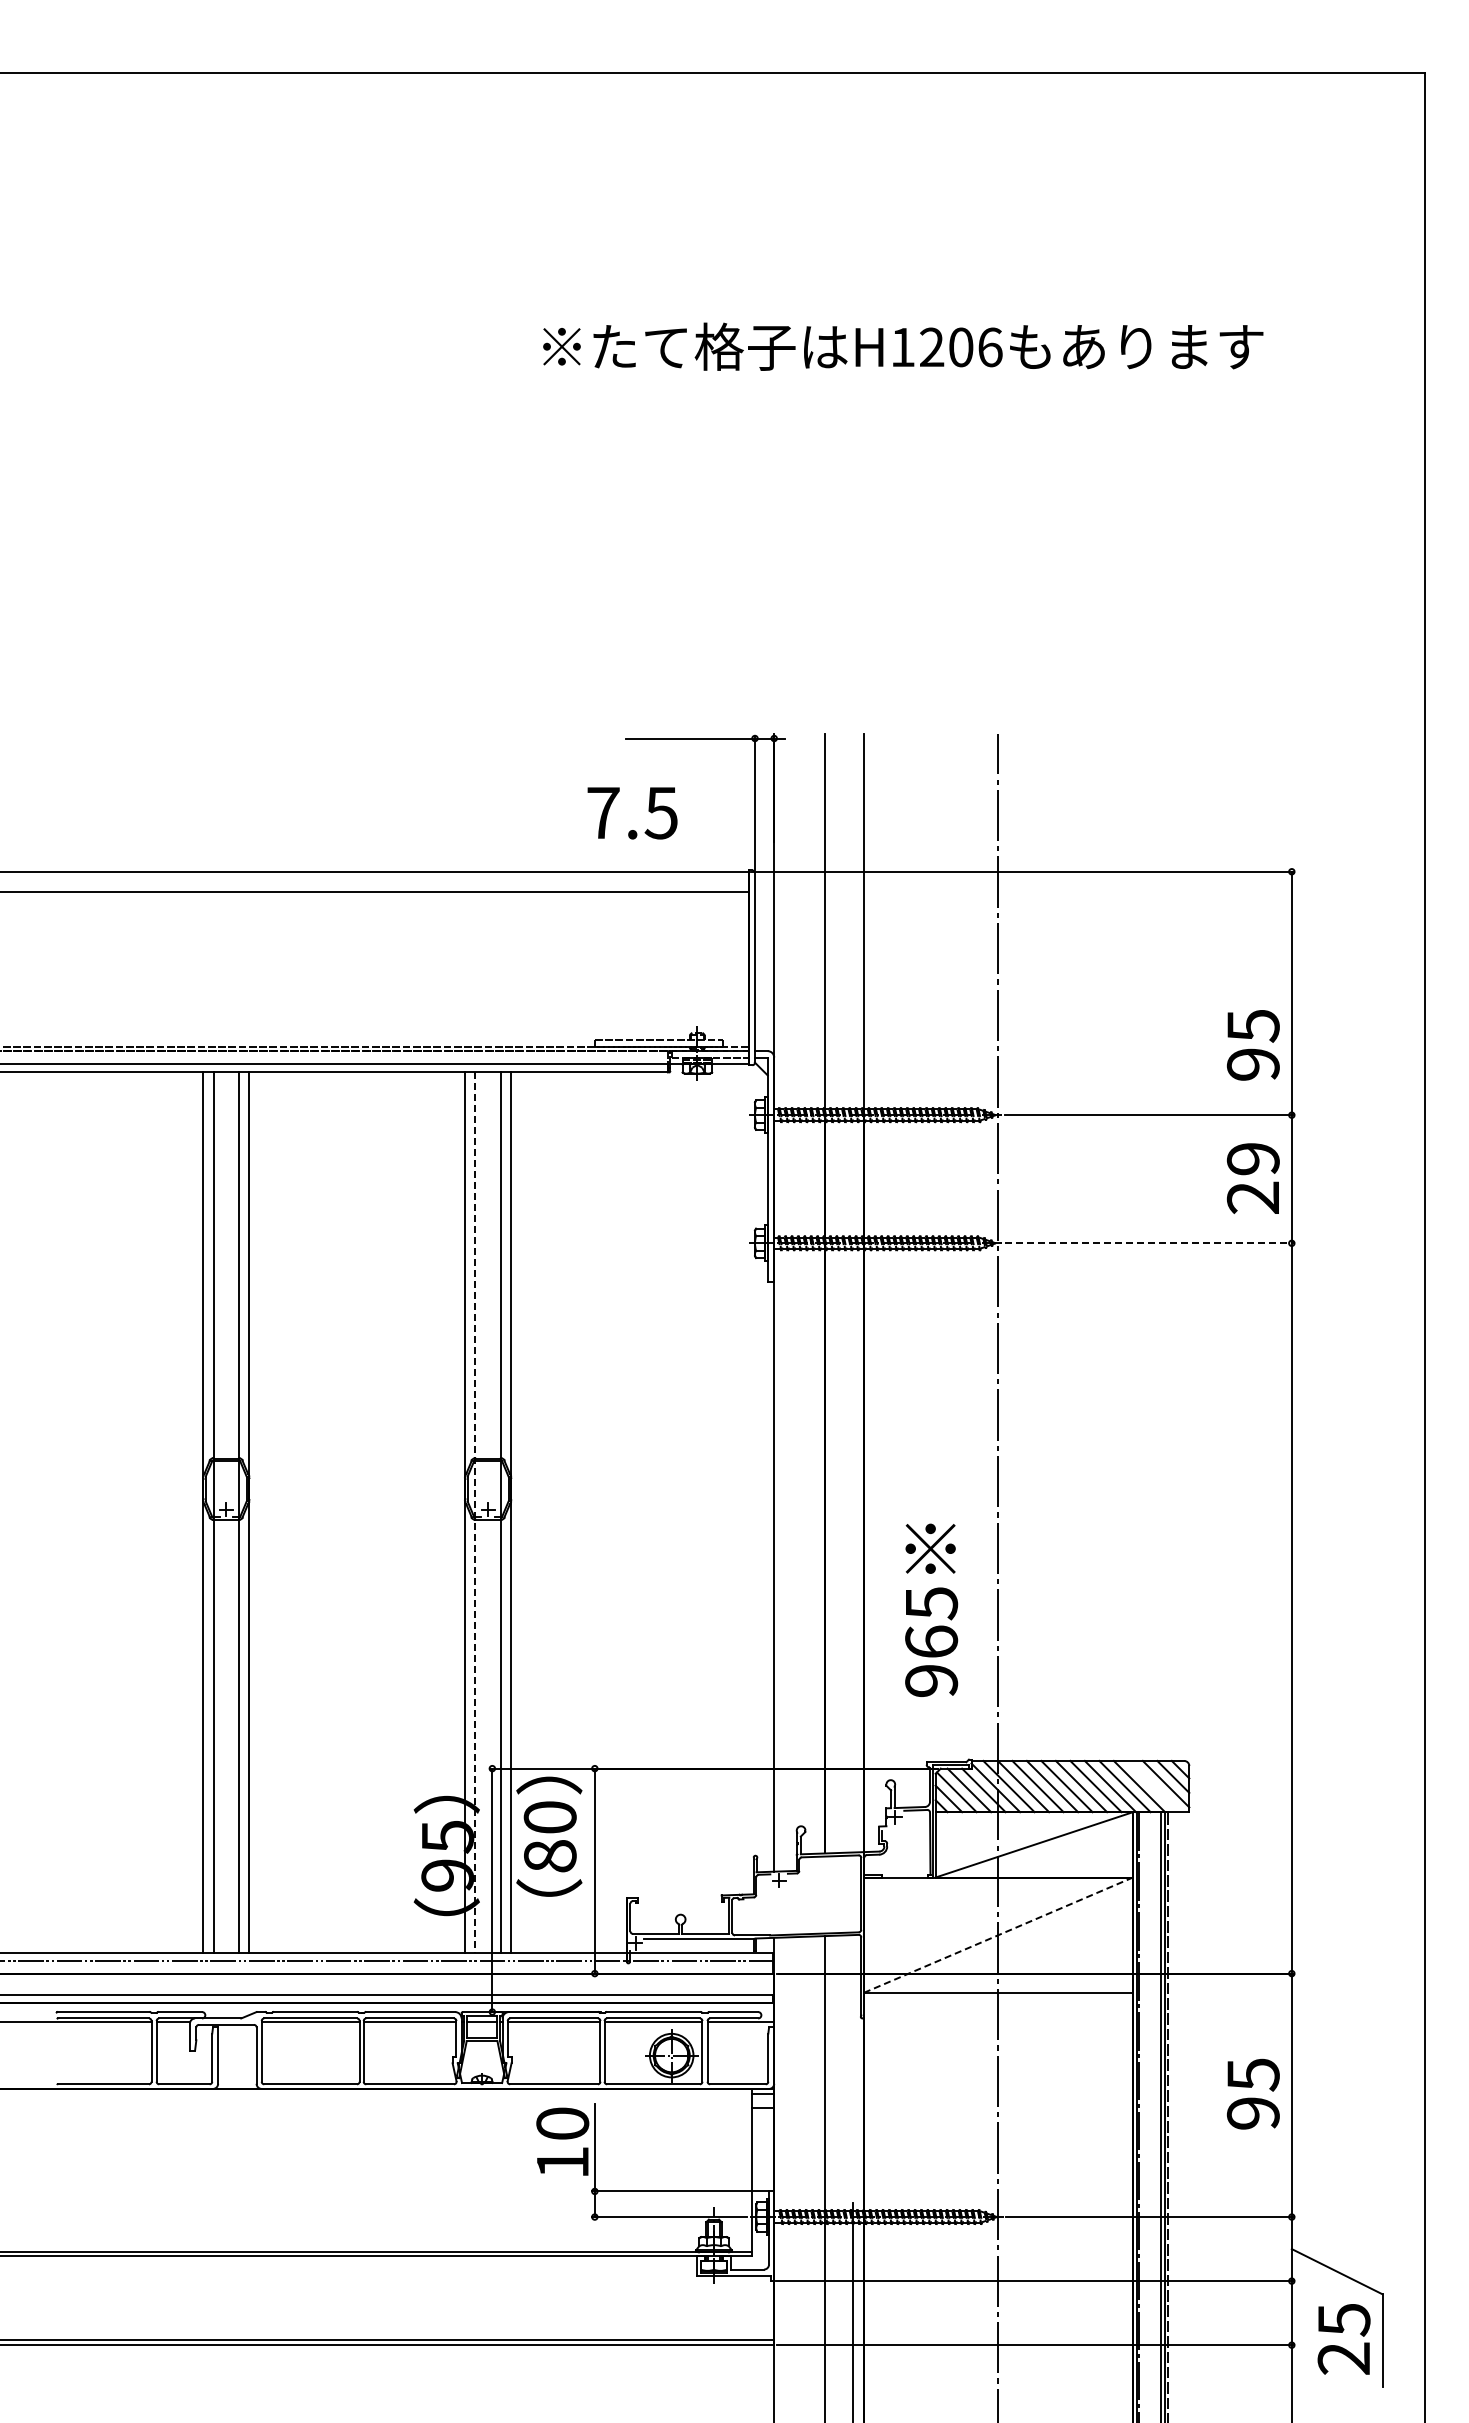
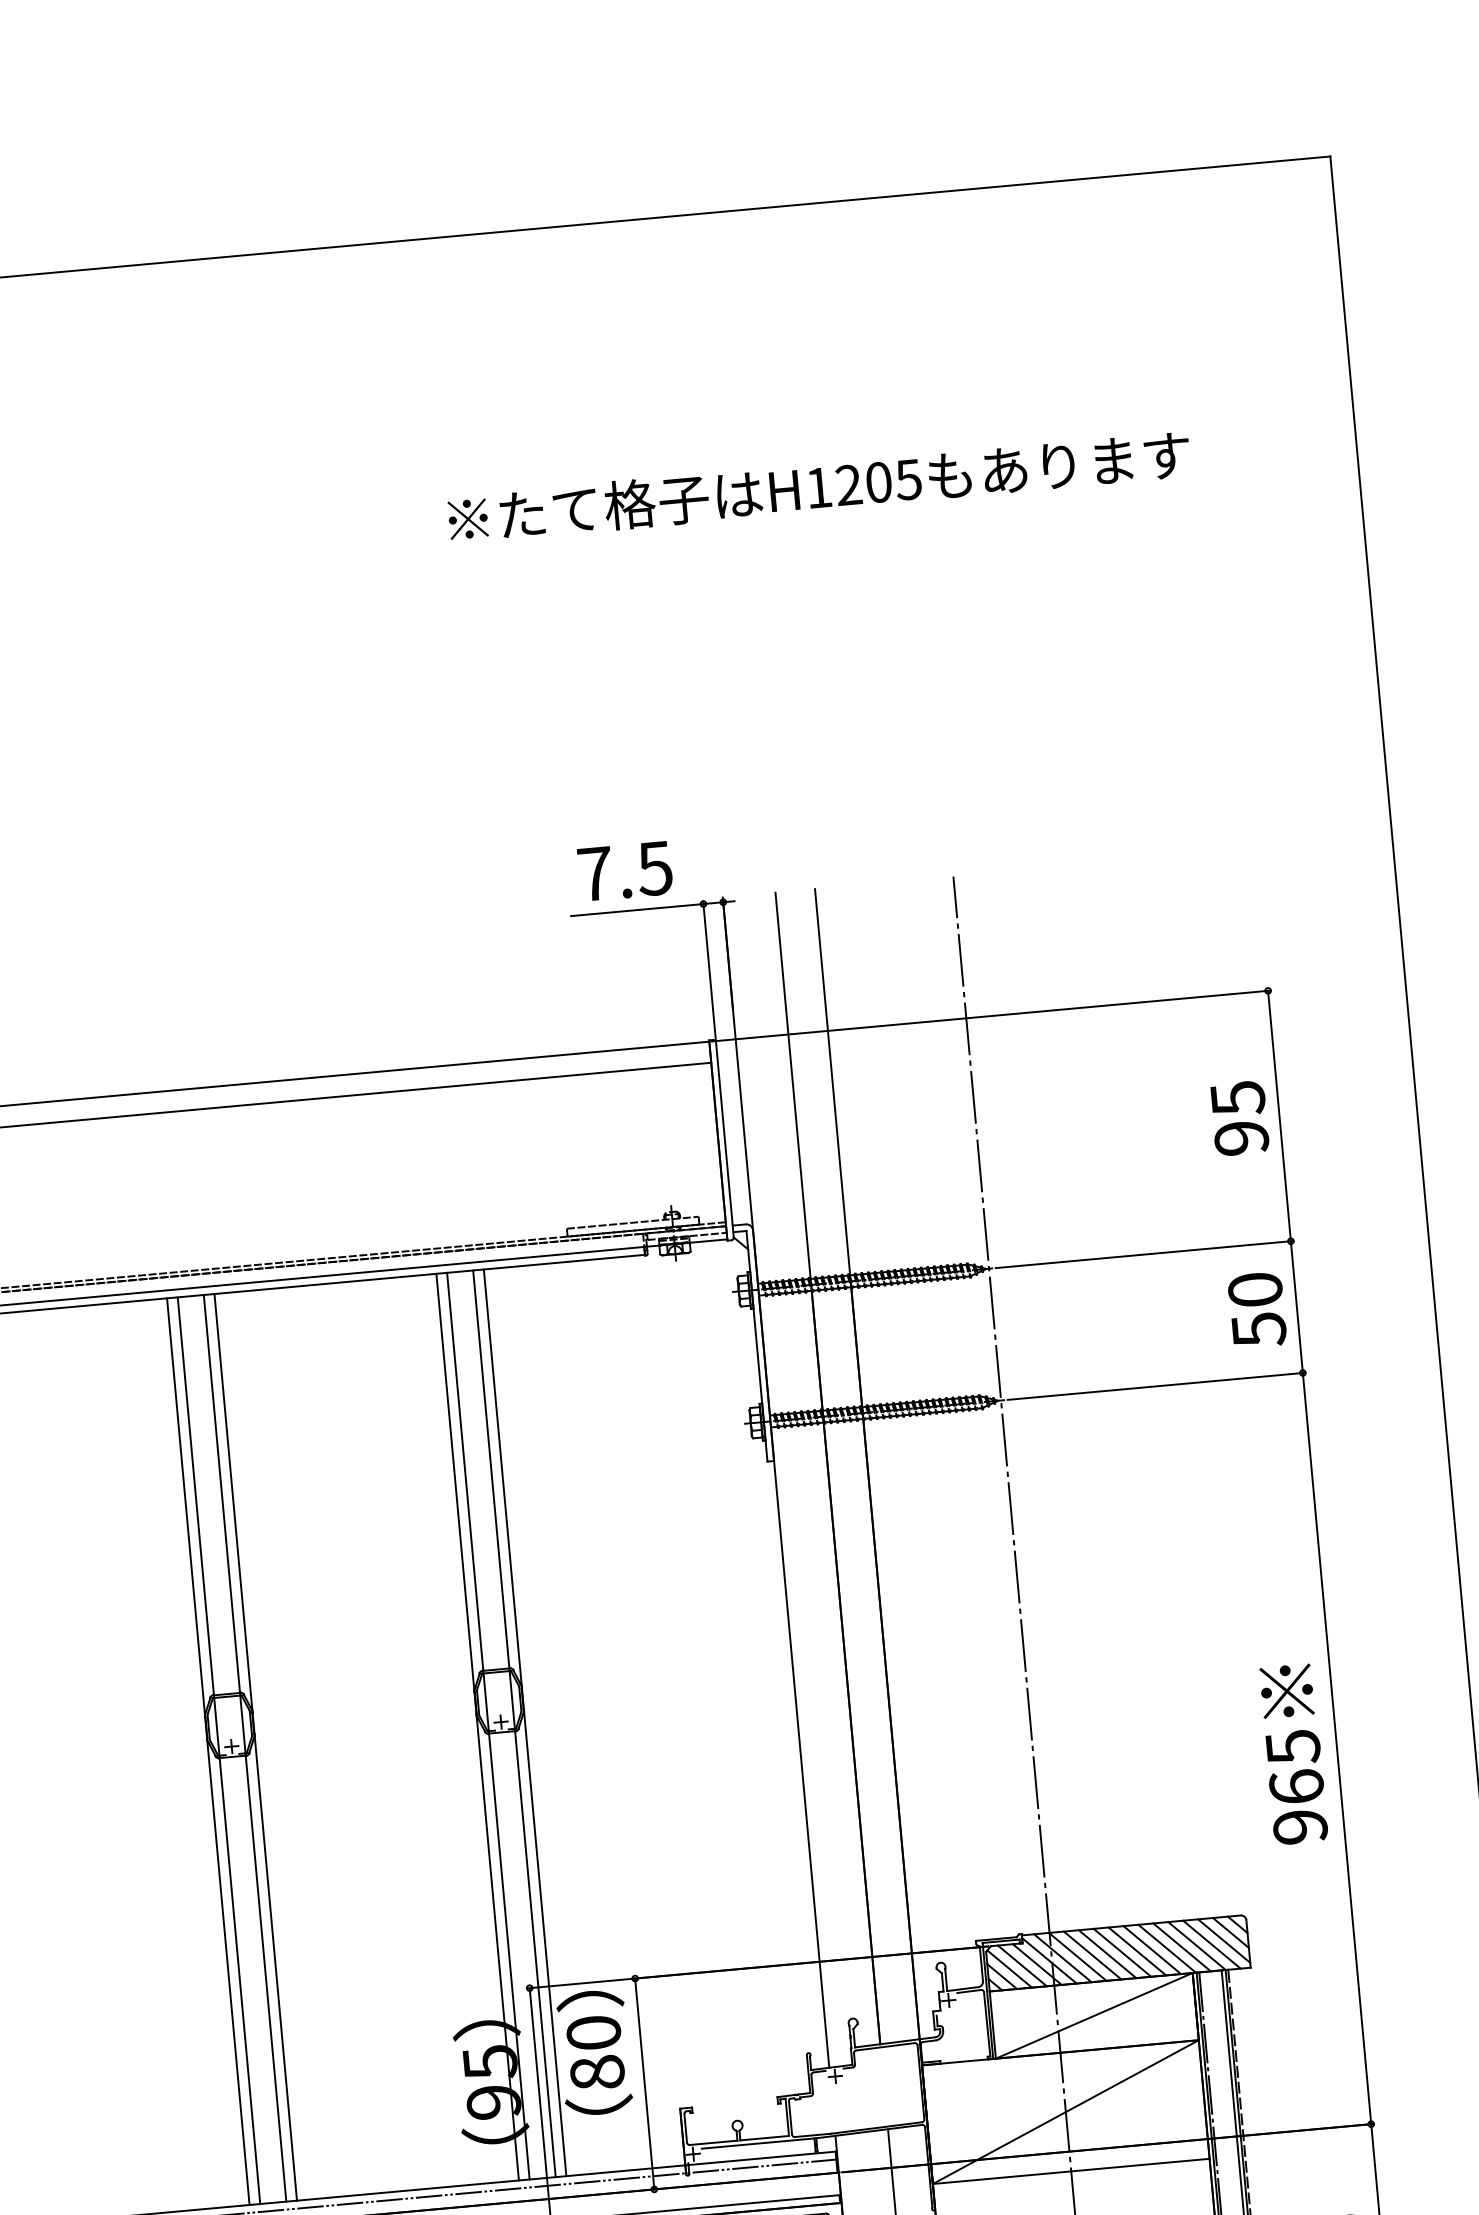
text: (989, 347) -> (908, 479), H1206 -> H1205
text: (632, 813) -> (625, 871), moved
text: (1253, 1045) -> (1239, 1118), moved
text: (1252, 1178) -> (1256, 1310), 29 -> 50
line: (1149, 1243) -> (1156, 1386), dashed -> solid
line: (475, 1512) -> (488, 1726), dashed -> solid
text: (931, 1609) -> (1293, 1753), moved
line: (1153, 1786) -> (1211, 1944), added
line: (998, 1934) -> (1065, 2111), dashed -> solid

